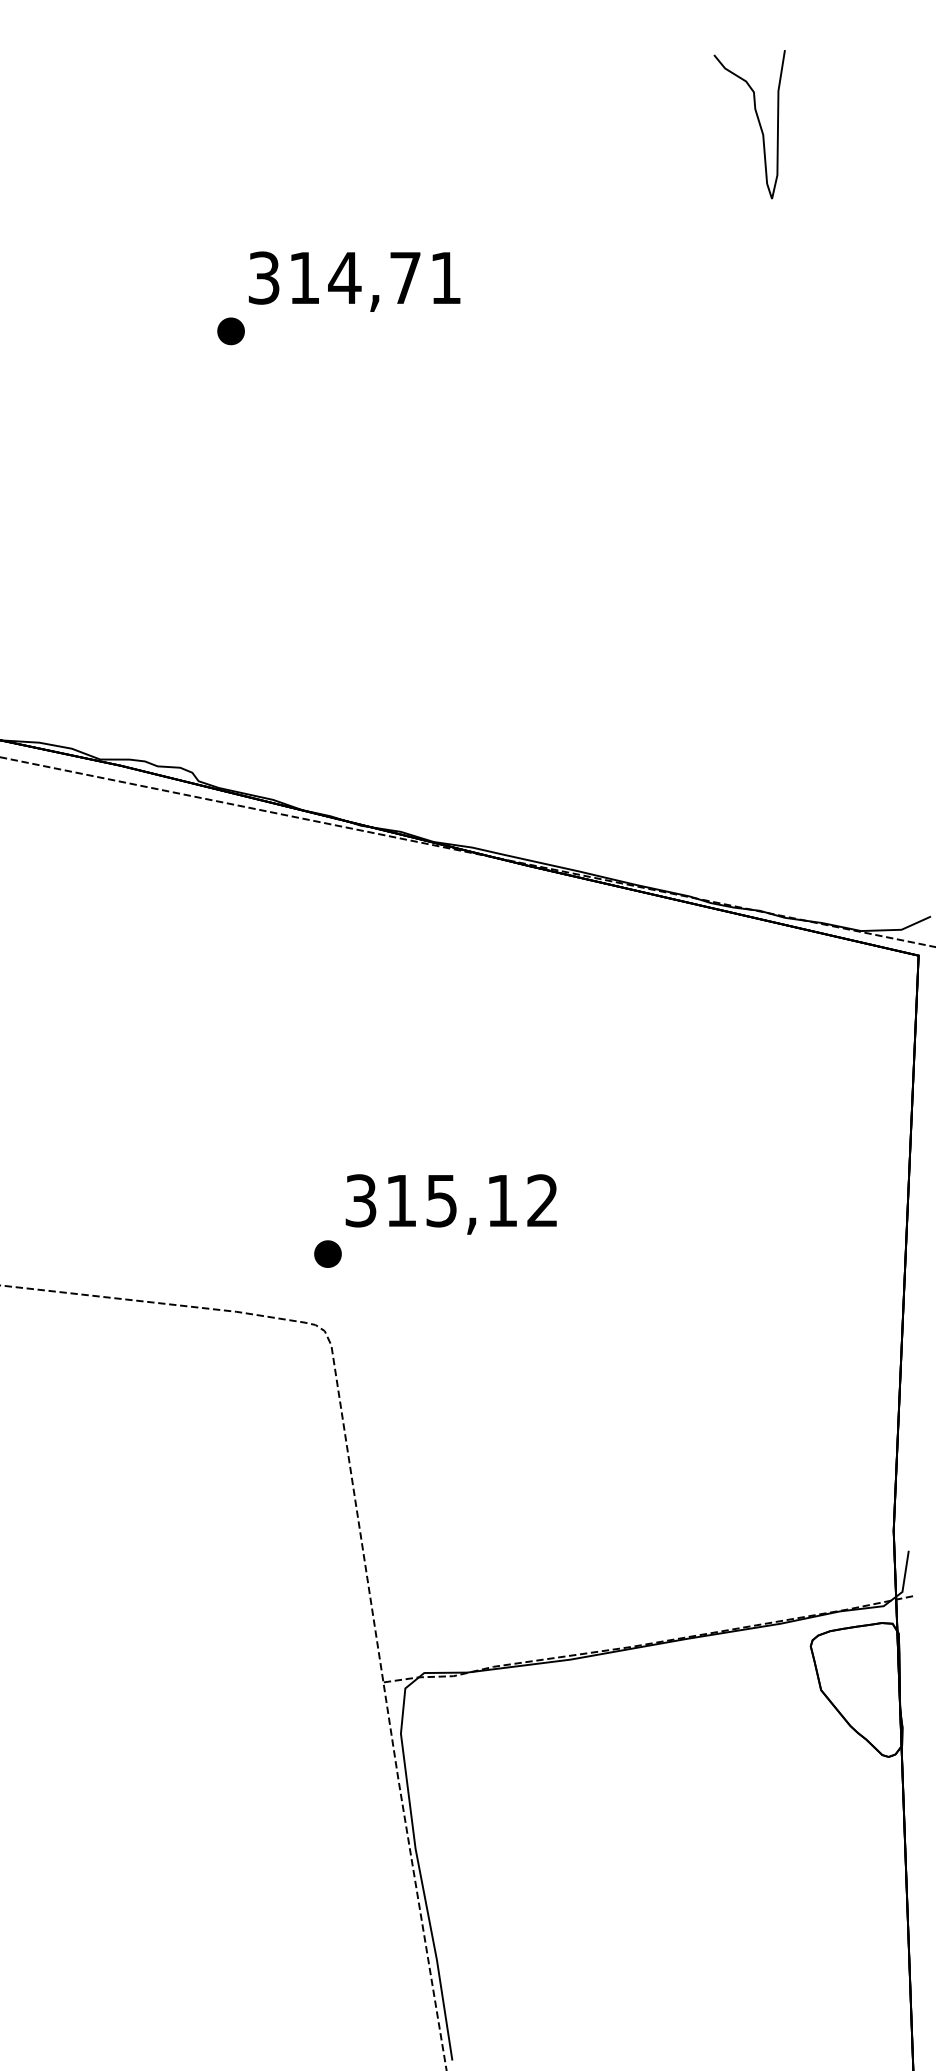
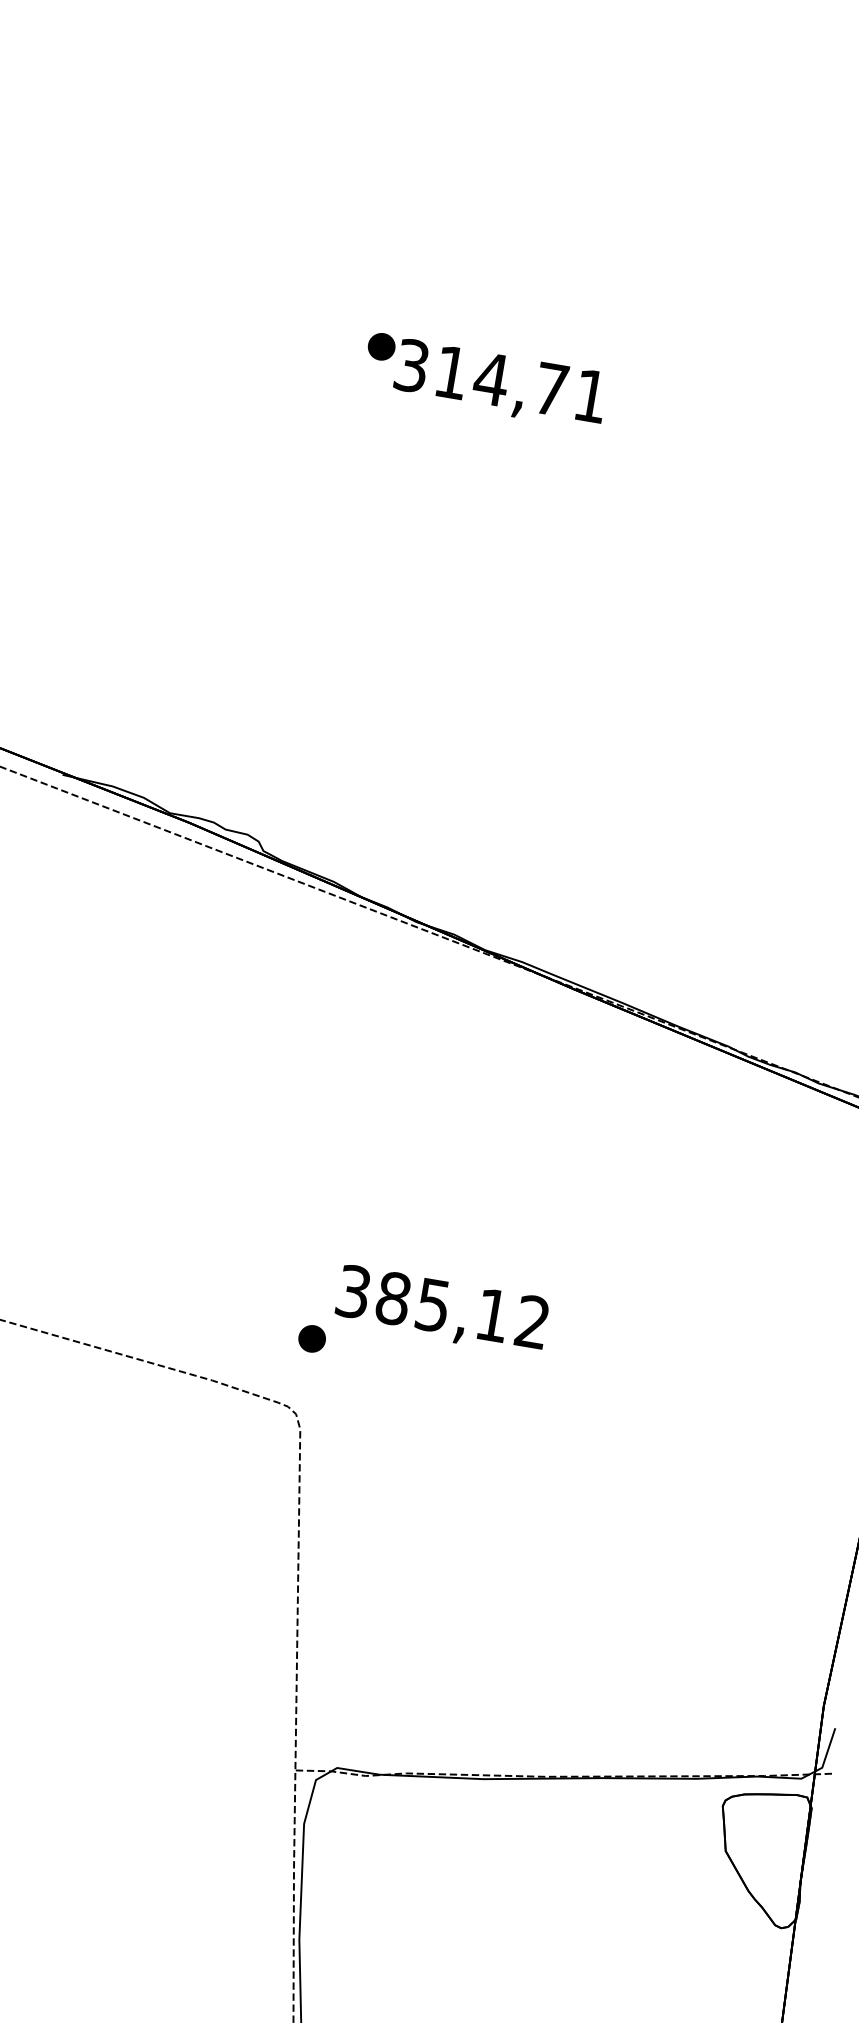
part: (230, 331) -> (381, 346), moved
text: (401, 1200) -> (393, 1298), 315,12 -> 385,12

